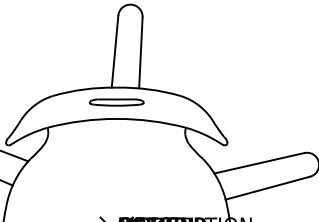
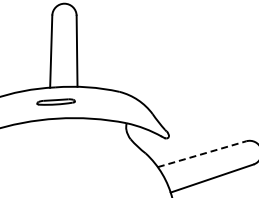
part: (116, 102) -> (55, 102), size x0.7
line: (259, 163) -> (202, 154), solid -> dashed

